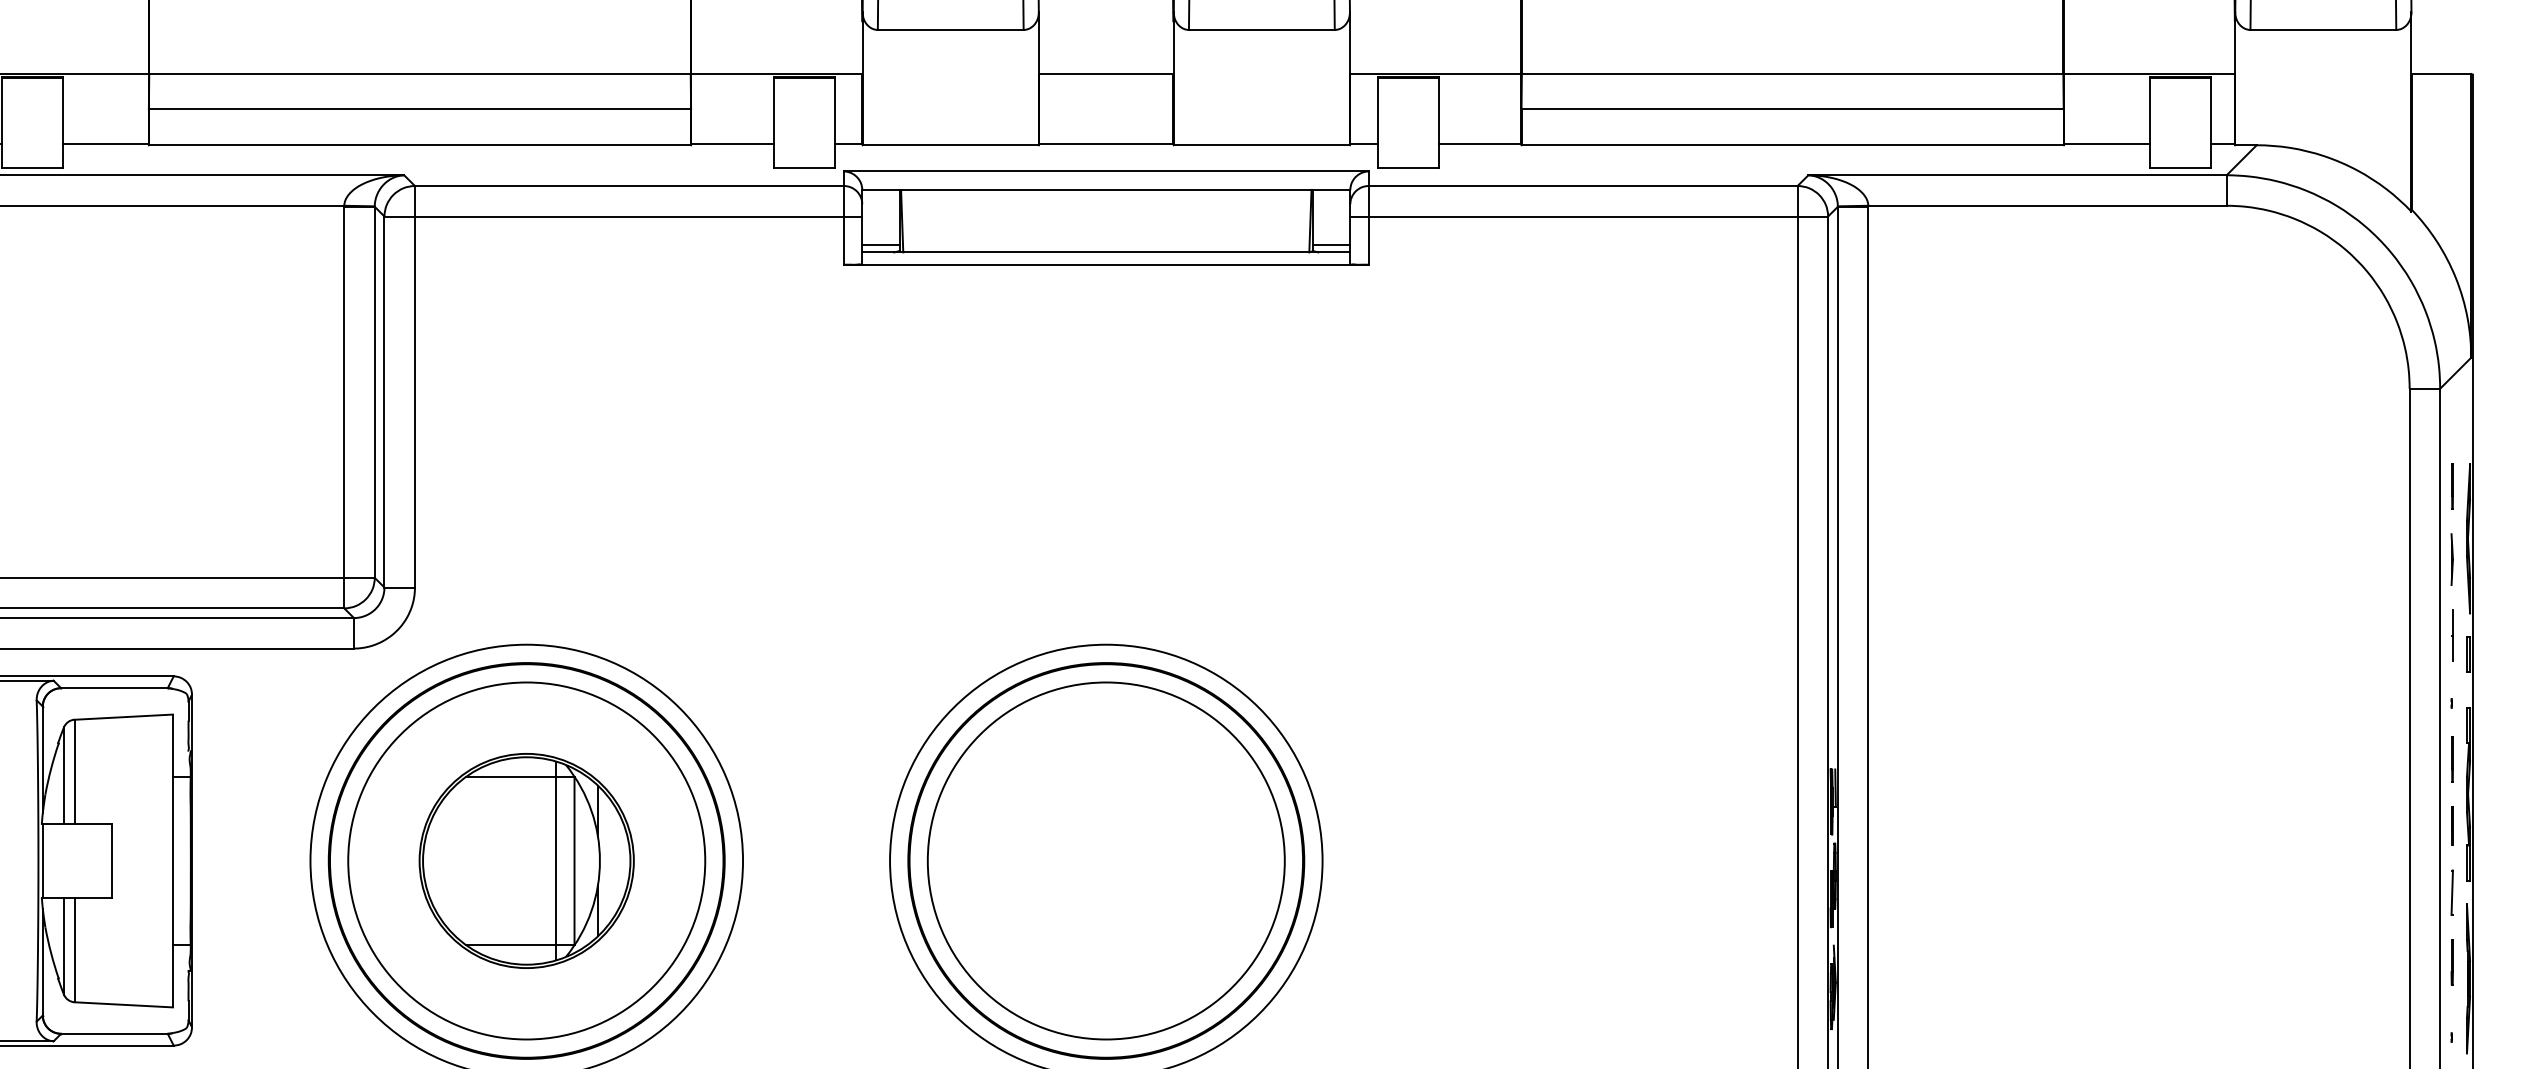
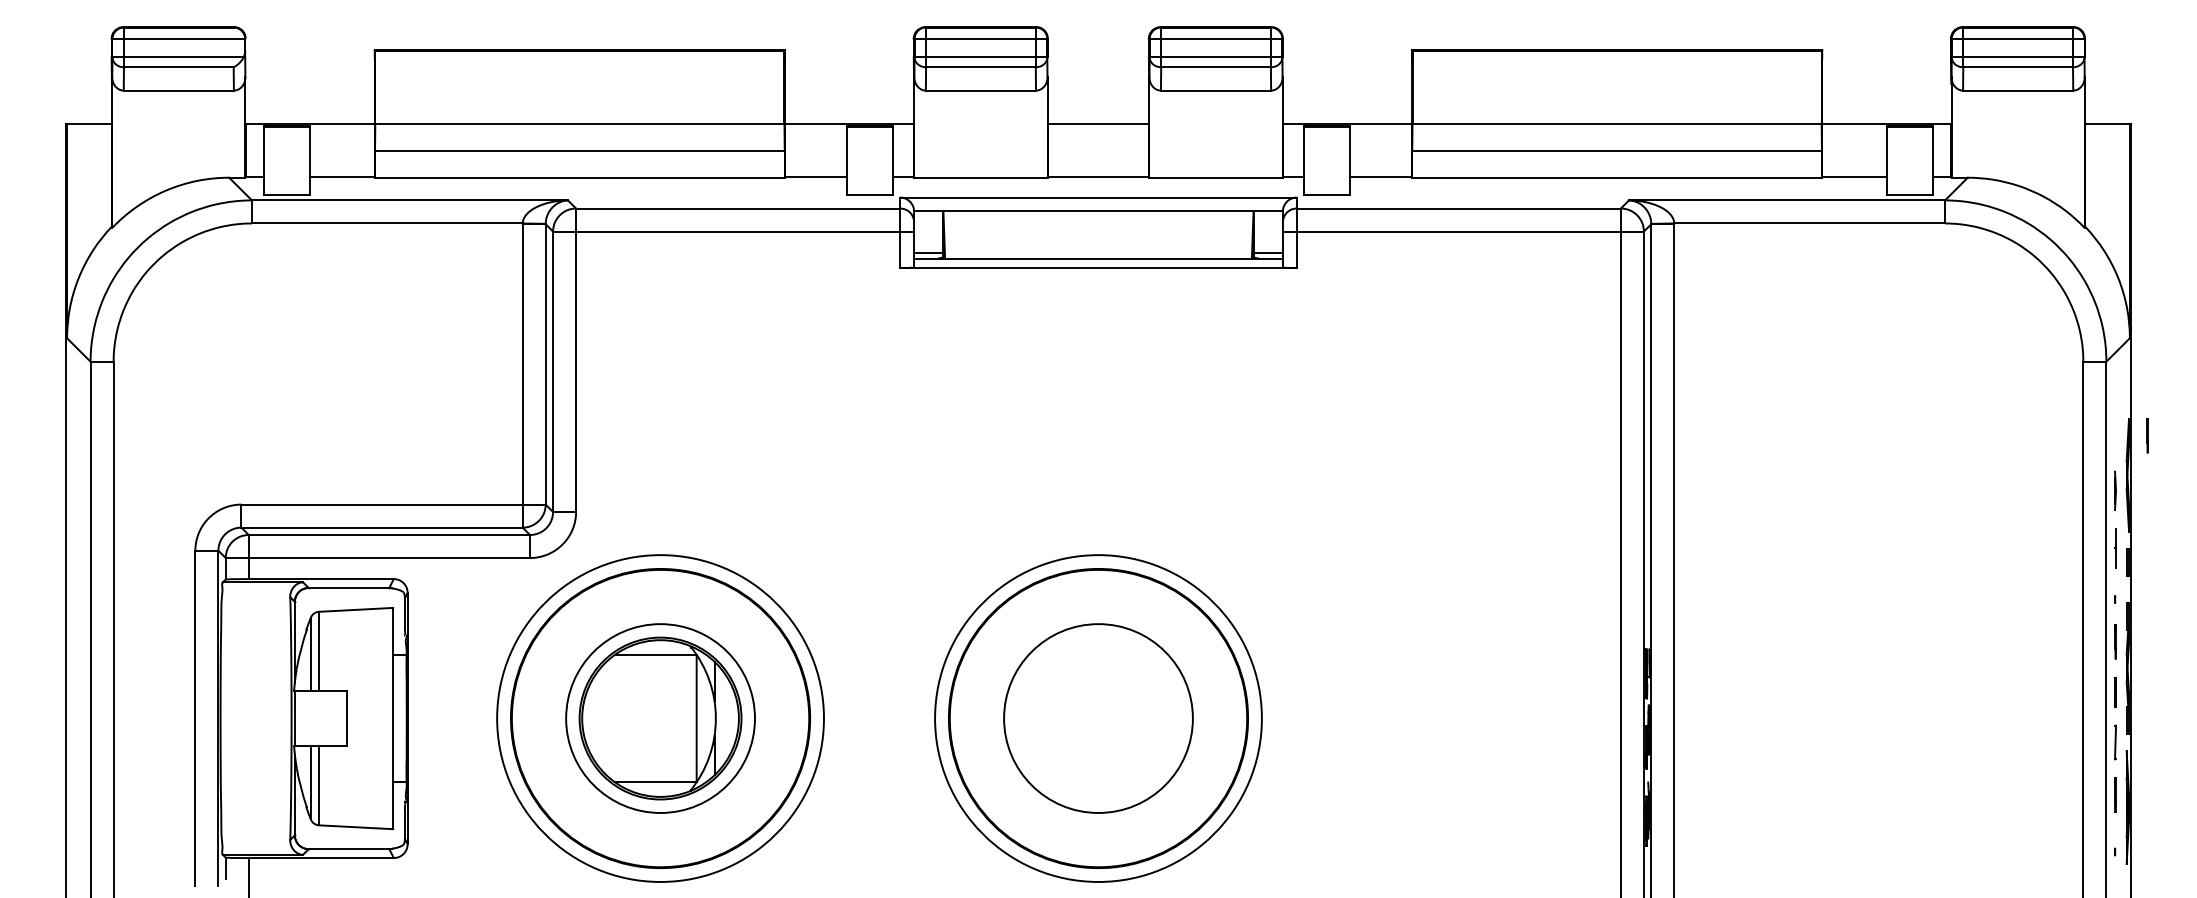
line: (2452, 486) -> (2147, 435), moved
circle: (526, 860) -> (660, 718), size x0.7
line: (555, 860) -> (682, 718), removed
circle: (1106, 860) -> (1098, 718), size x0.7

